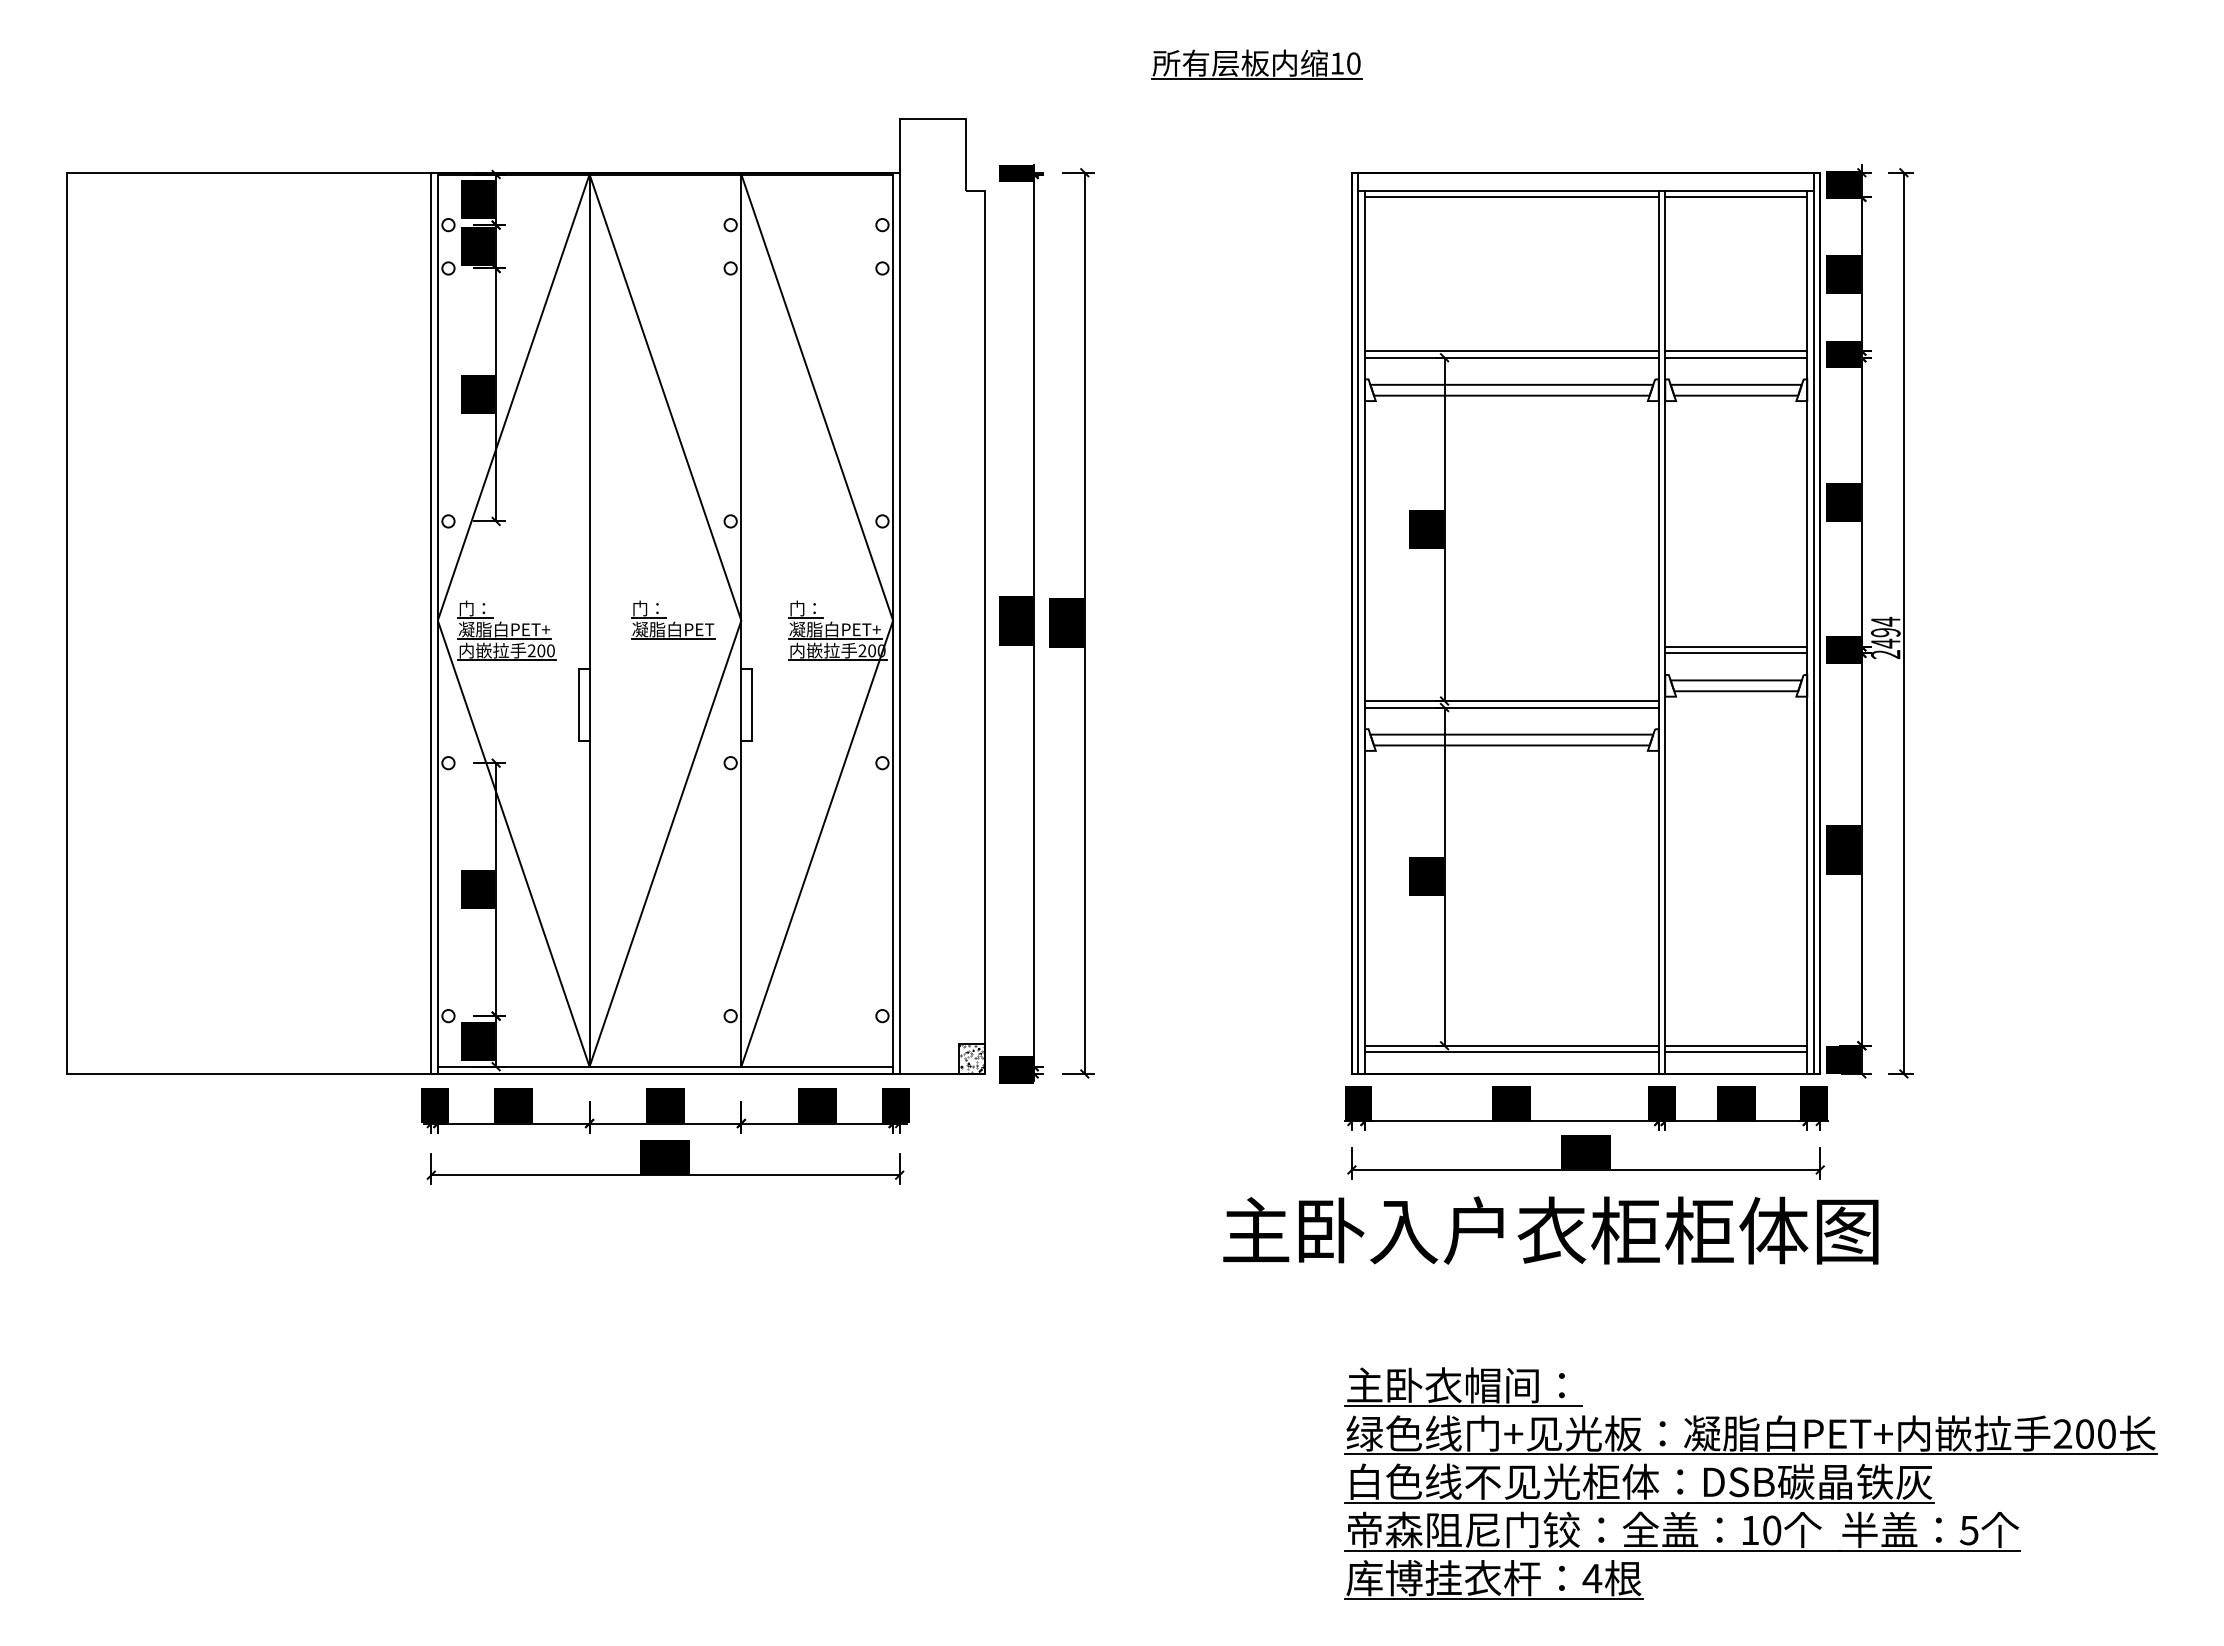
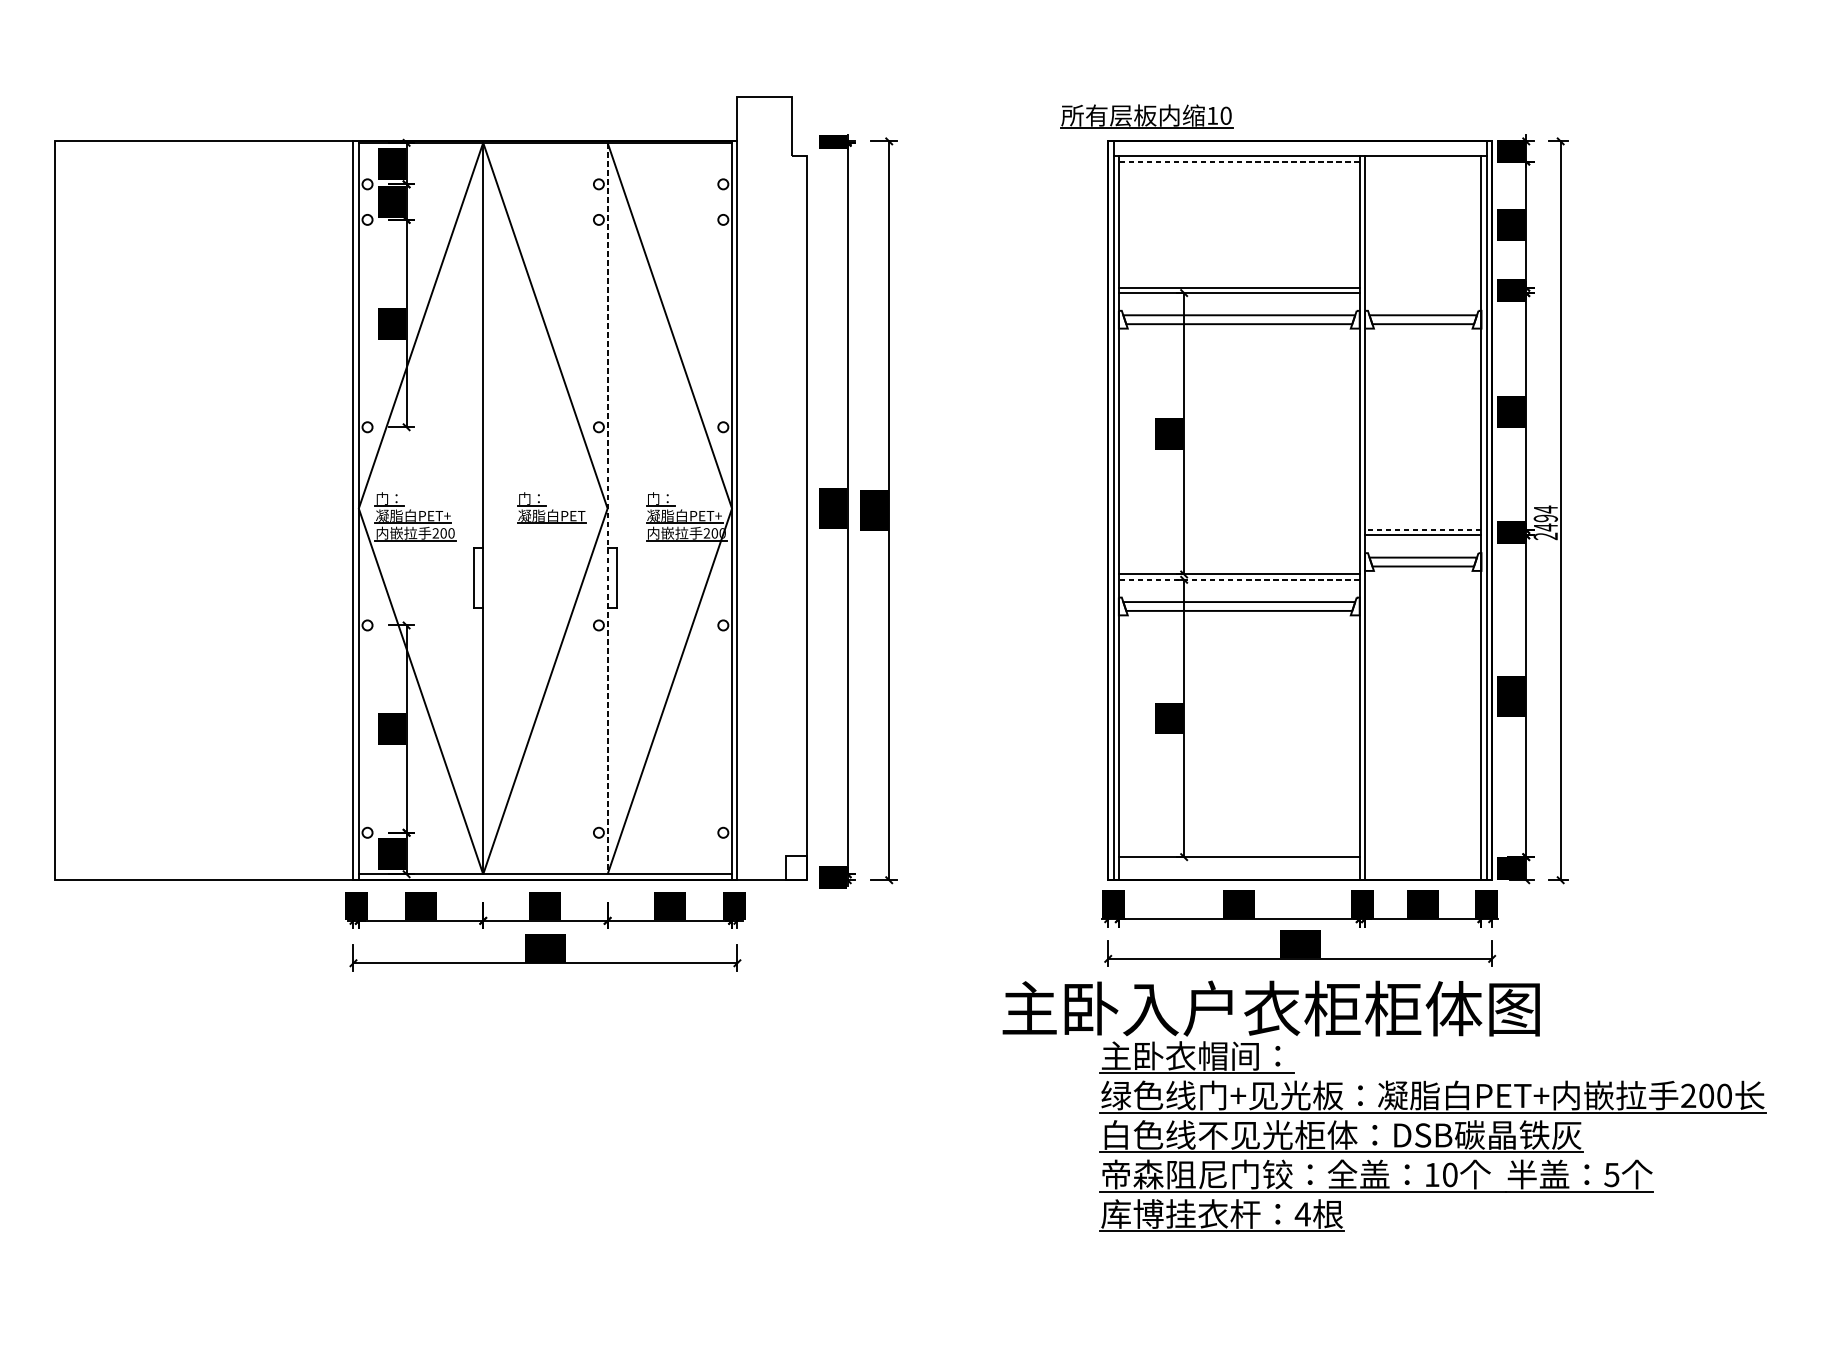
part: (1256, 64) -> (1146, 116), moved
line: (1511, 197) -> (1239, 161), solid -> dashed
line: (1736, 197) -> (1423, 161), removed
line: (1736, 351) -> (1423, 287), removed
line: (1736, 357) -> (1423, 292), removed
line: (741, 621) -> (607, 509), solid -> dashed
line: (1735, 646) -> (1422, 529), solid -> dashed
line: (1511, 707) -> (1239, 579), solid -> dashed
line: (1736, 1045) -> (1423, 856), removed
line: (1511, 1052) -> (1239, 862), removed
line: (1736, 1052) -> (1423, 862), removed
hatch: (971, 1058) -> (796, 867), removed
part: (1750, 1483) -> (1432, 1136), moved

